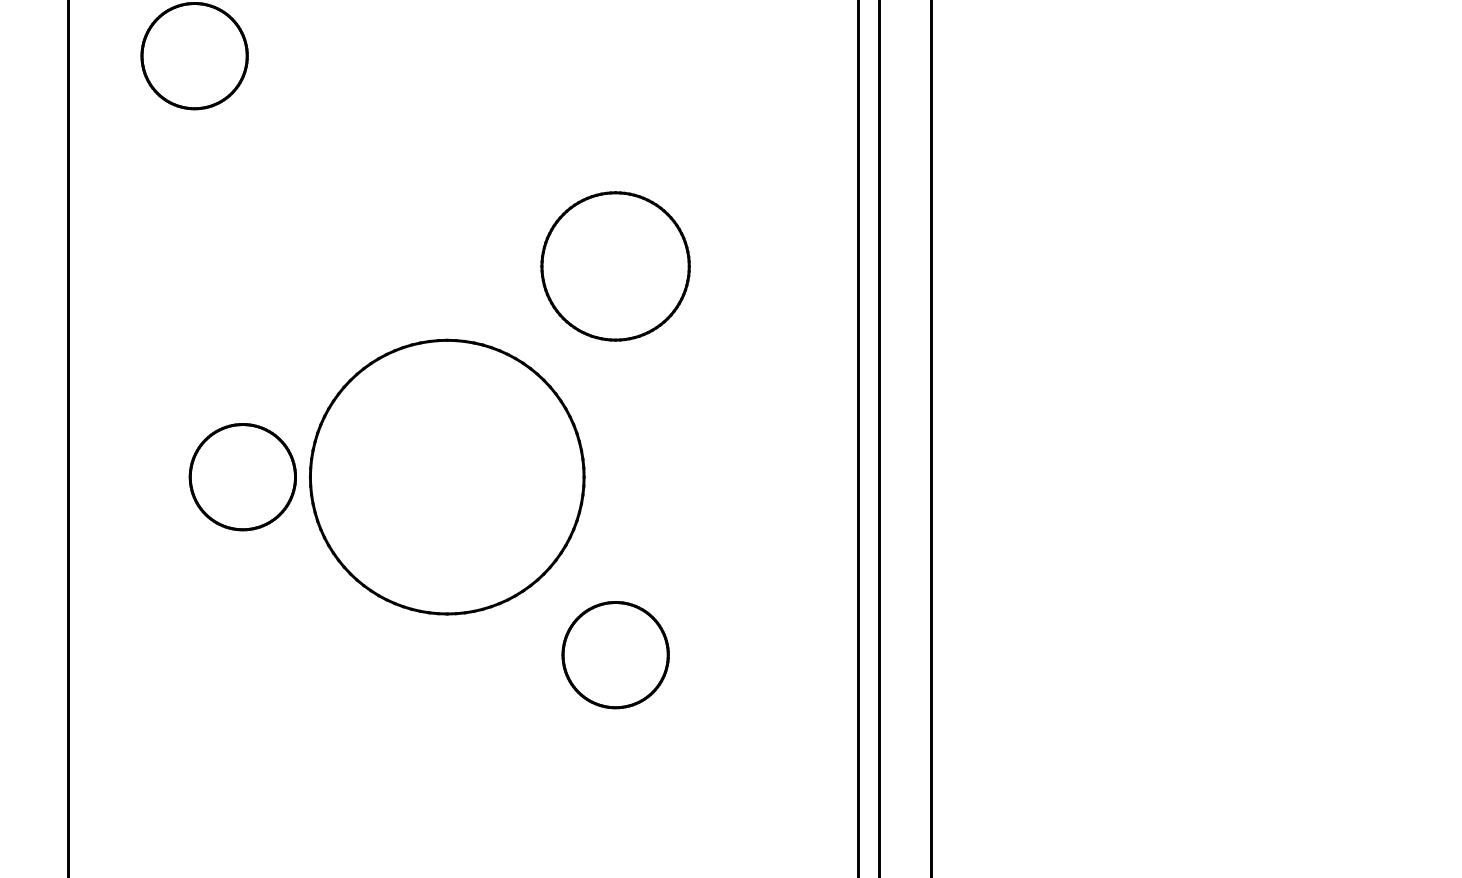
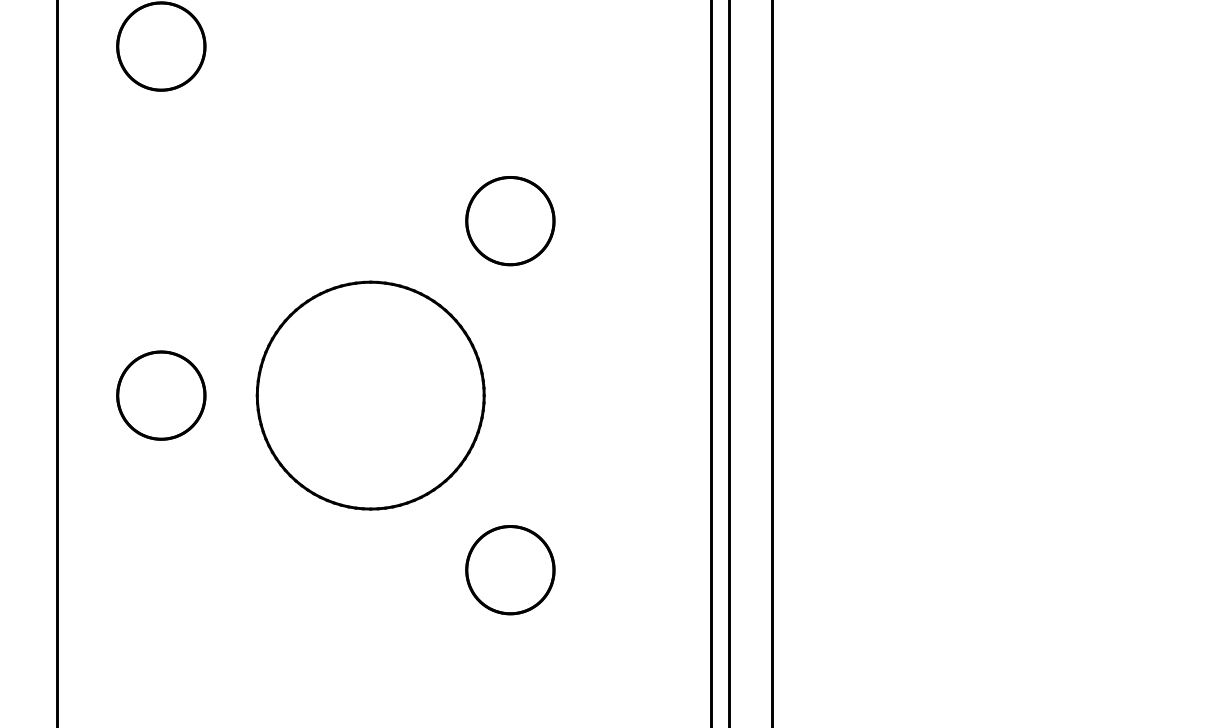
part: (615, 267) -> (510, 221), size x0.71
part: (243, 476) -> (161, 395), moved
part: (615, 655) -> (510, 570), moved

